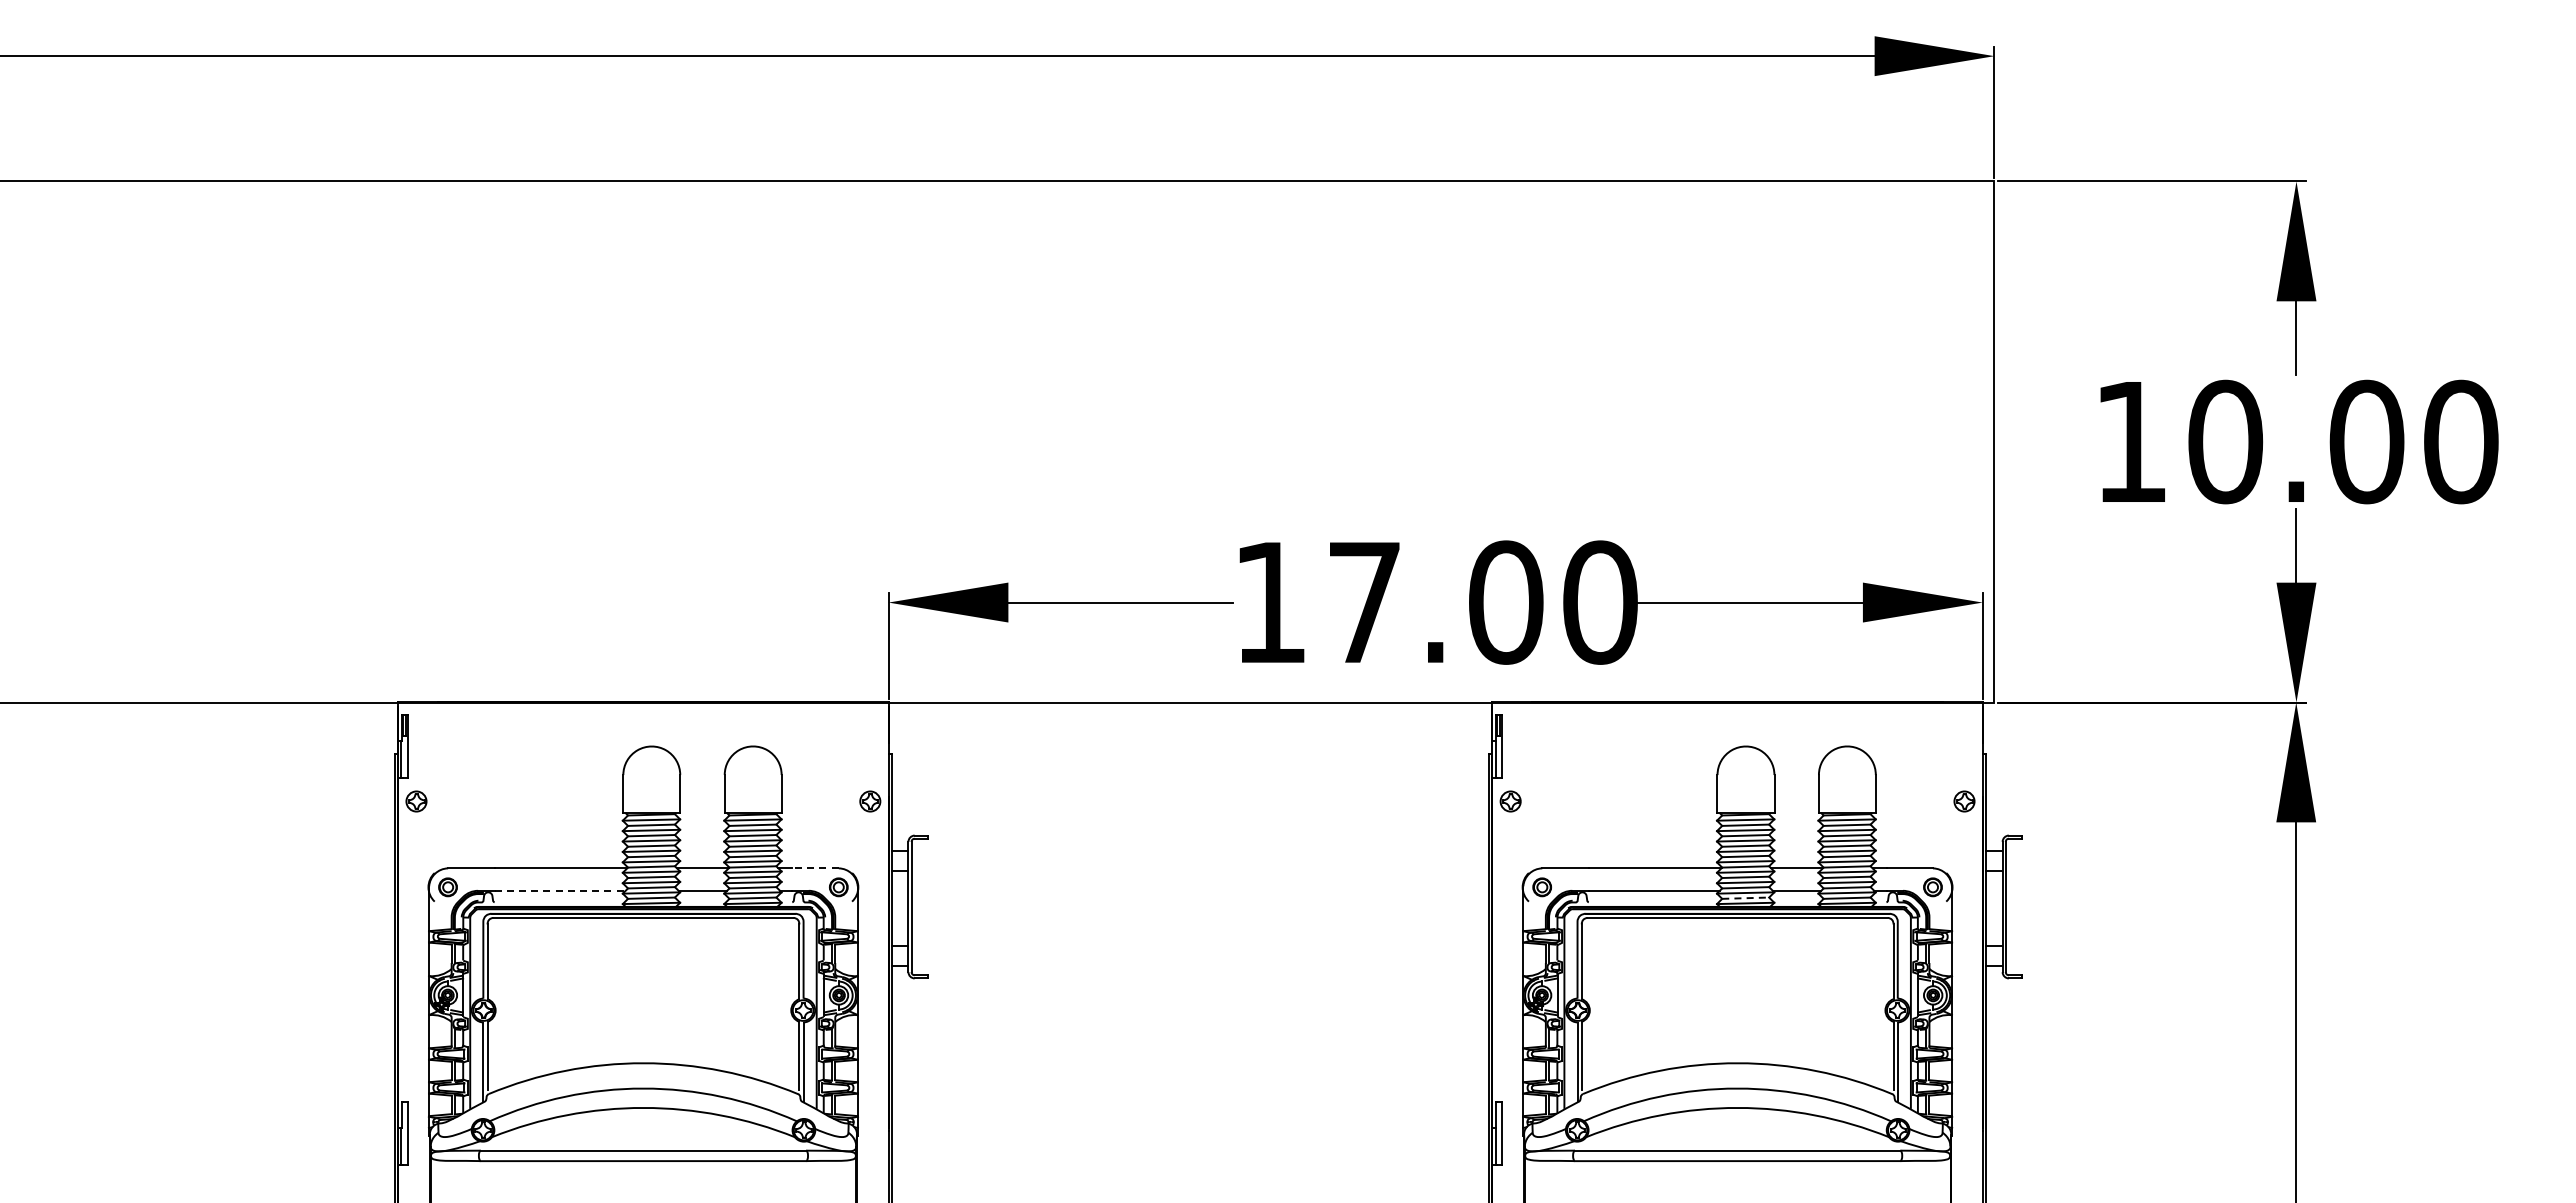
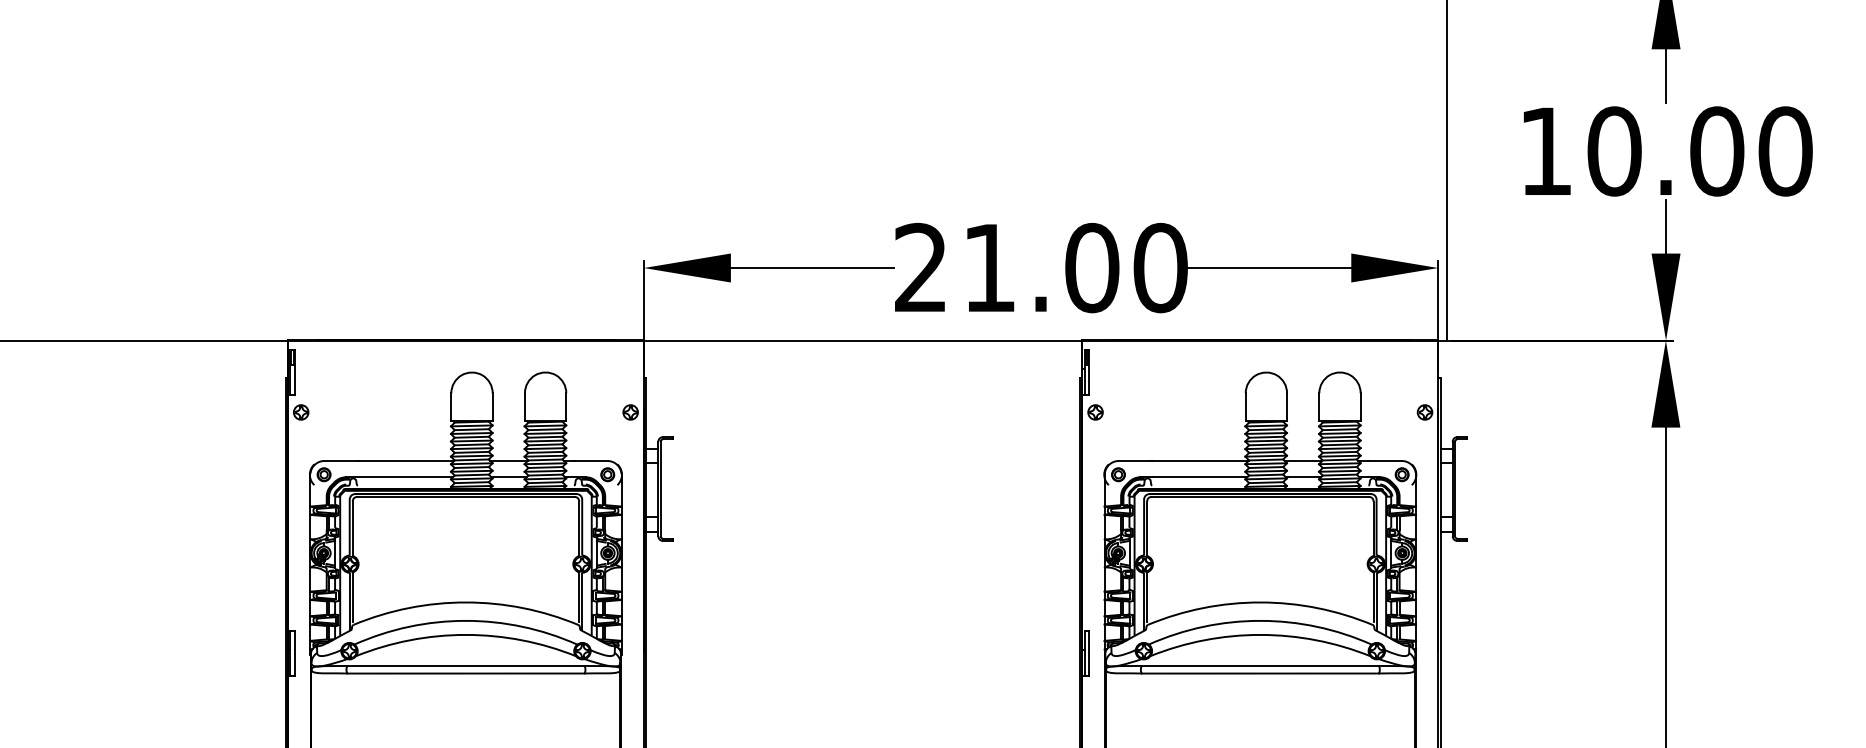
text: (1316, 601) -> (954, 267), 17.00 -> 21.00
line: (815, 868) -> (590, 461), dashed -> solid
line: (560, 890) -> (405, 477), dashed -> solid
line: (1746, 898) -> (1266, 482), dashed -> solid

